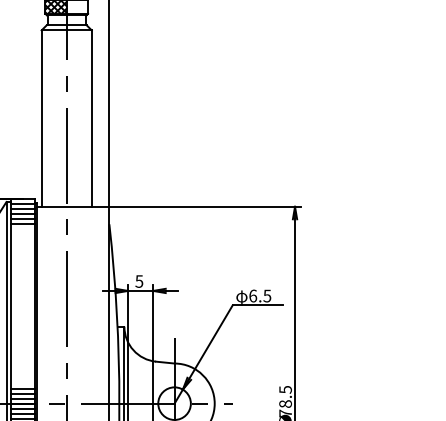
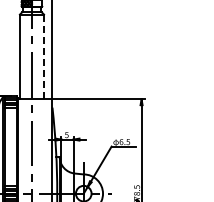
line: (92, 119) -> (44, 57), solid -> dashed

